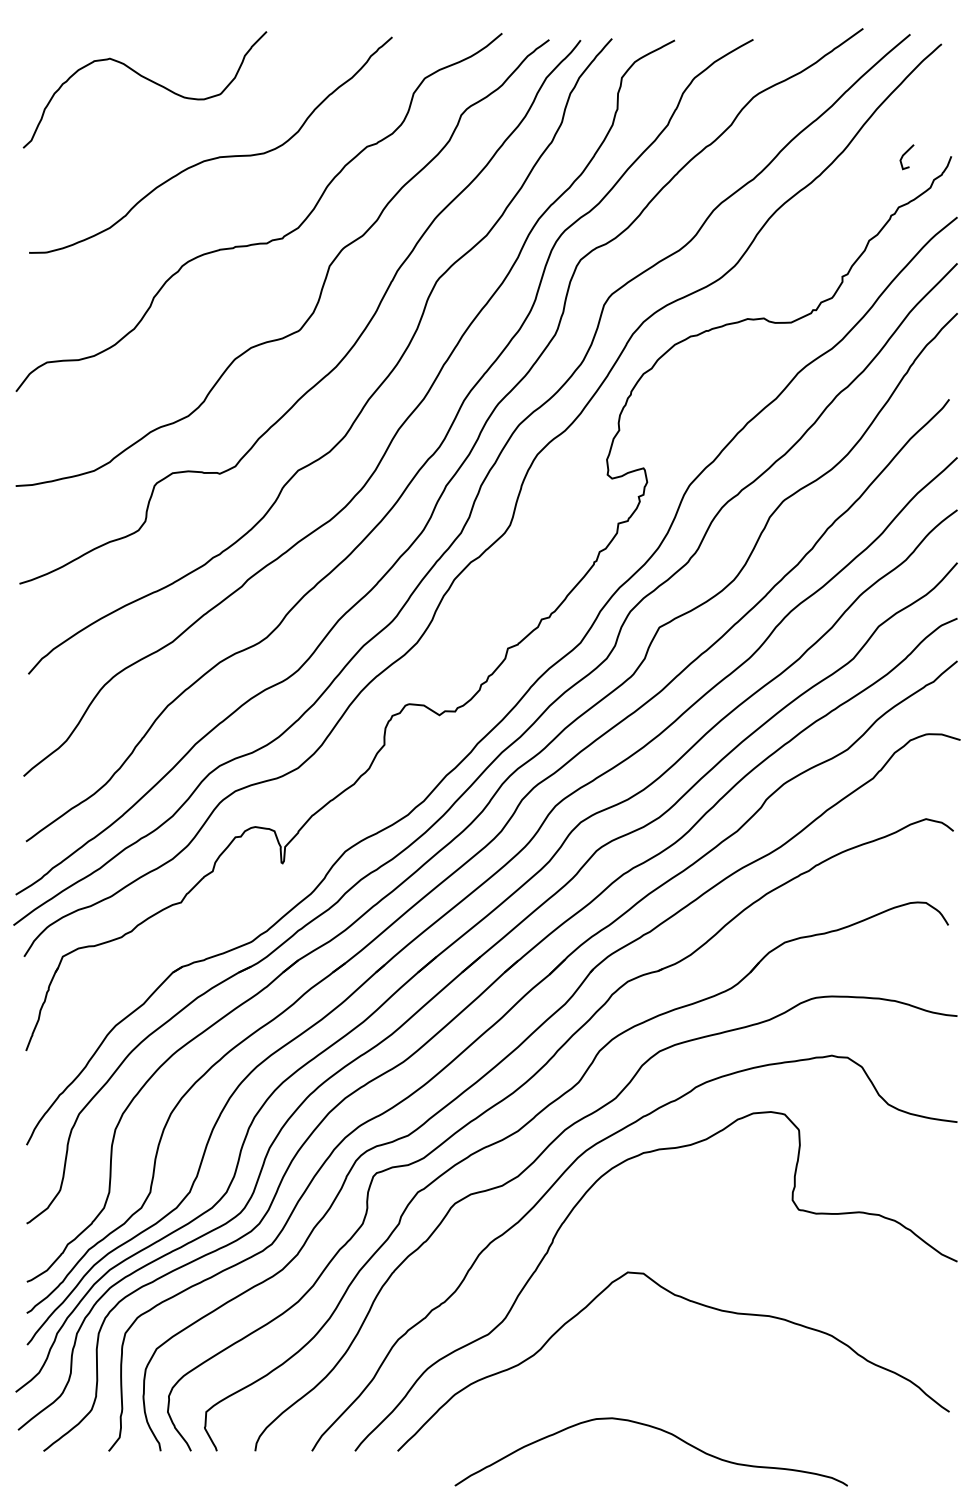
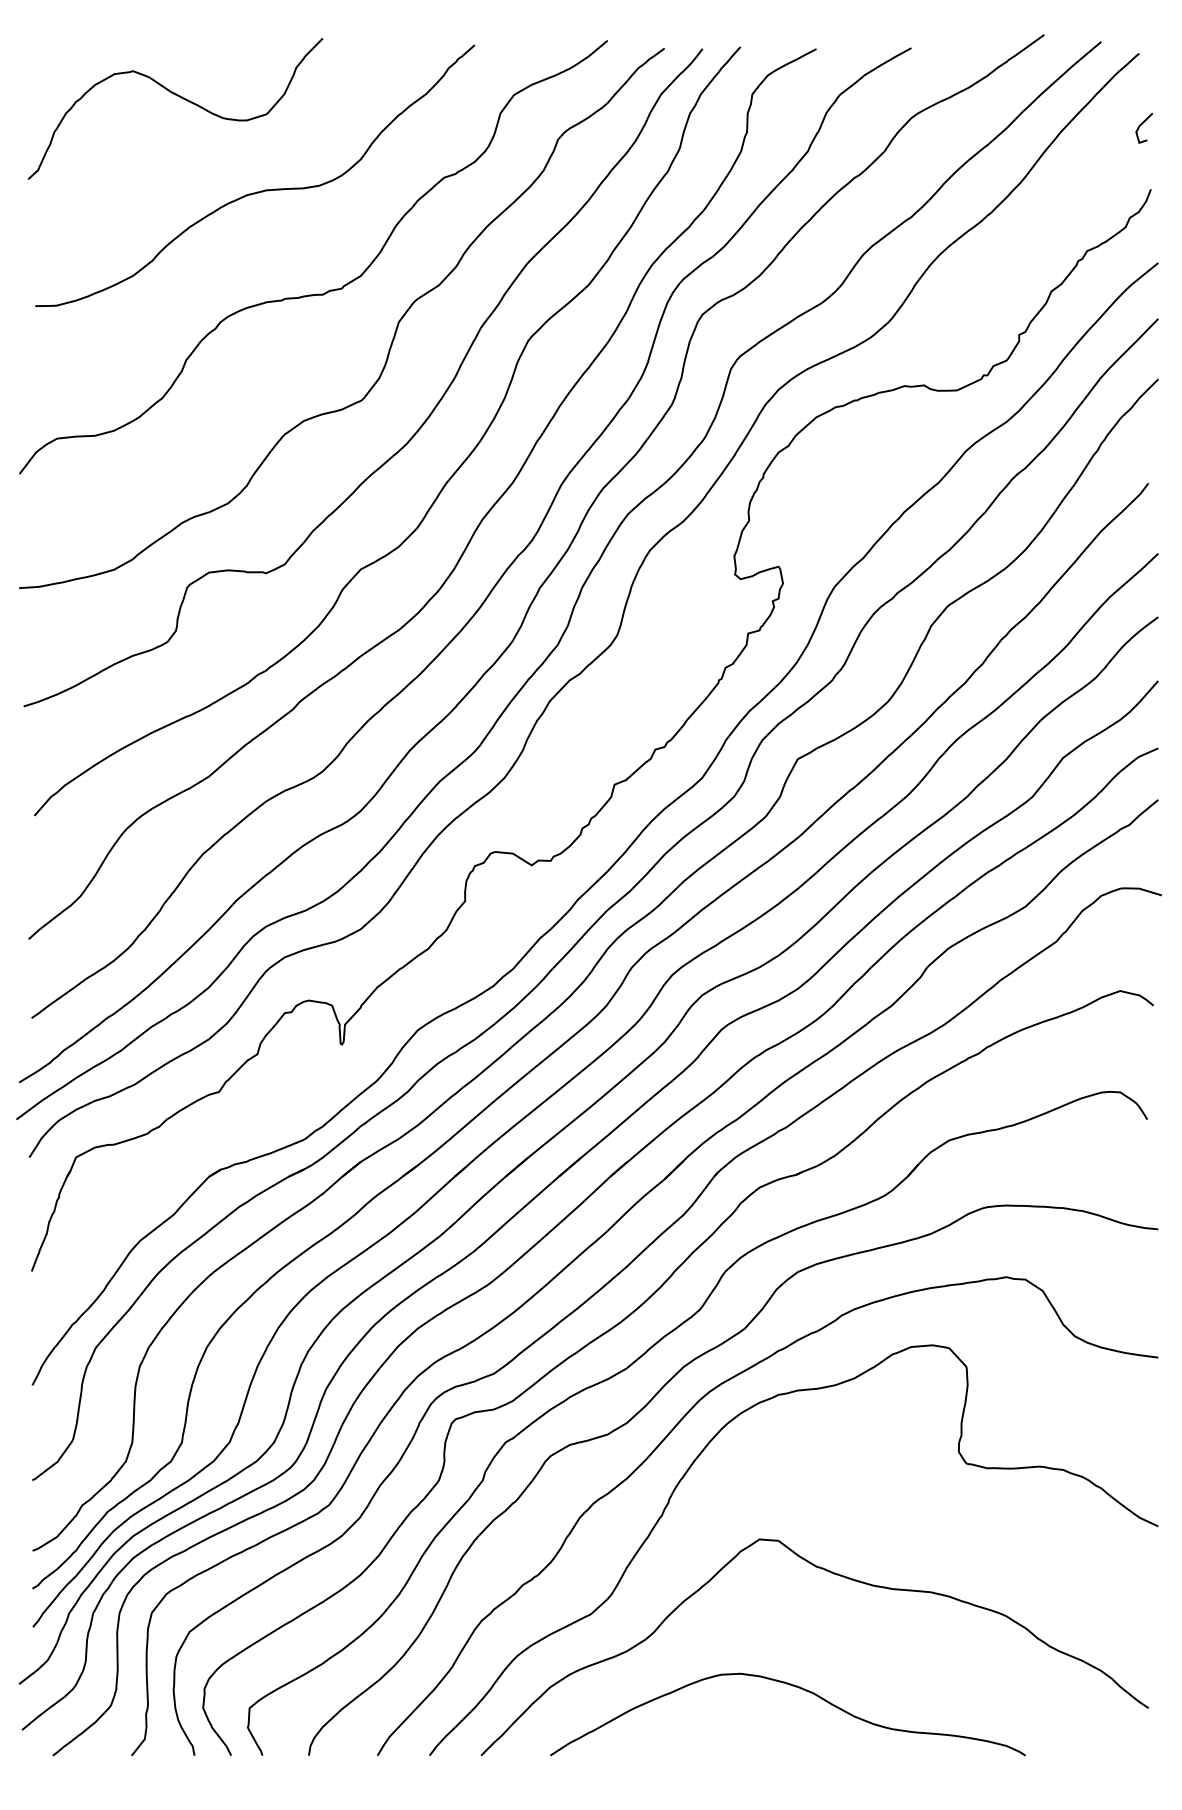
line: (904, 154) -> (1141, 125), moved
curve: (657, 1429) -> (795, 1687), moved

